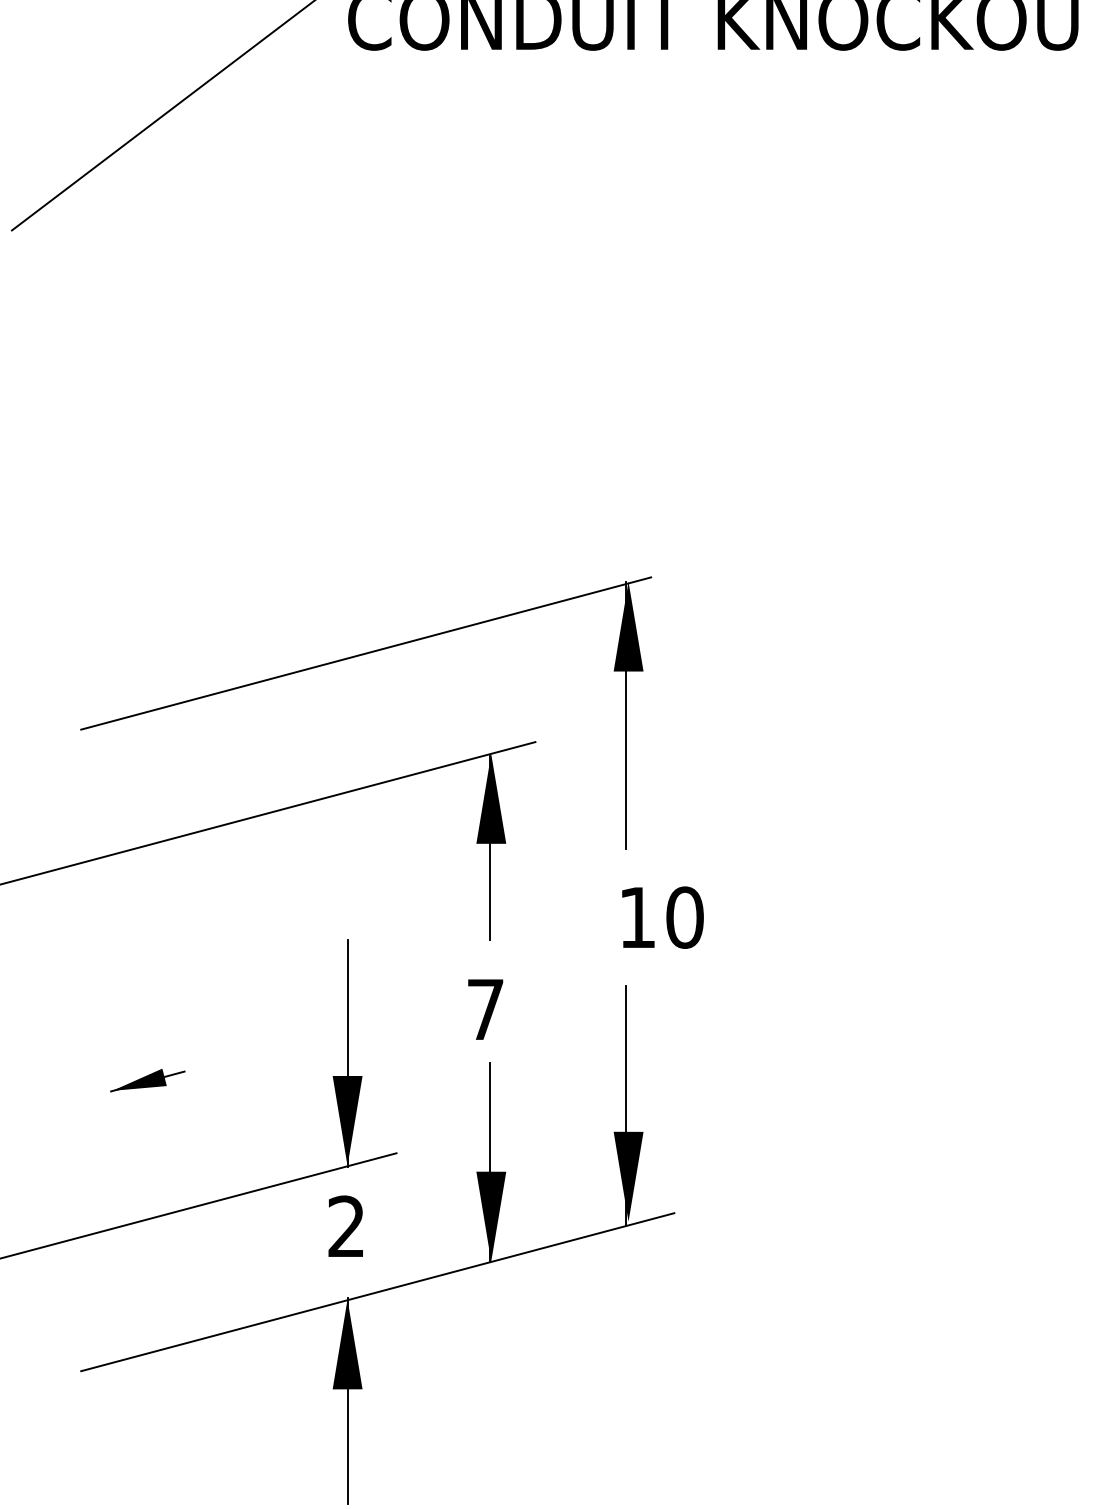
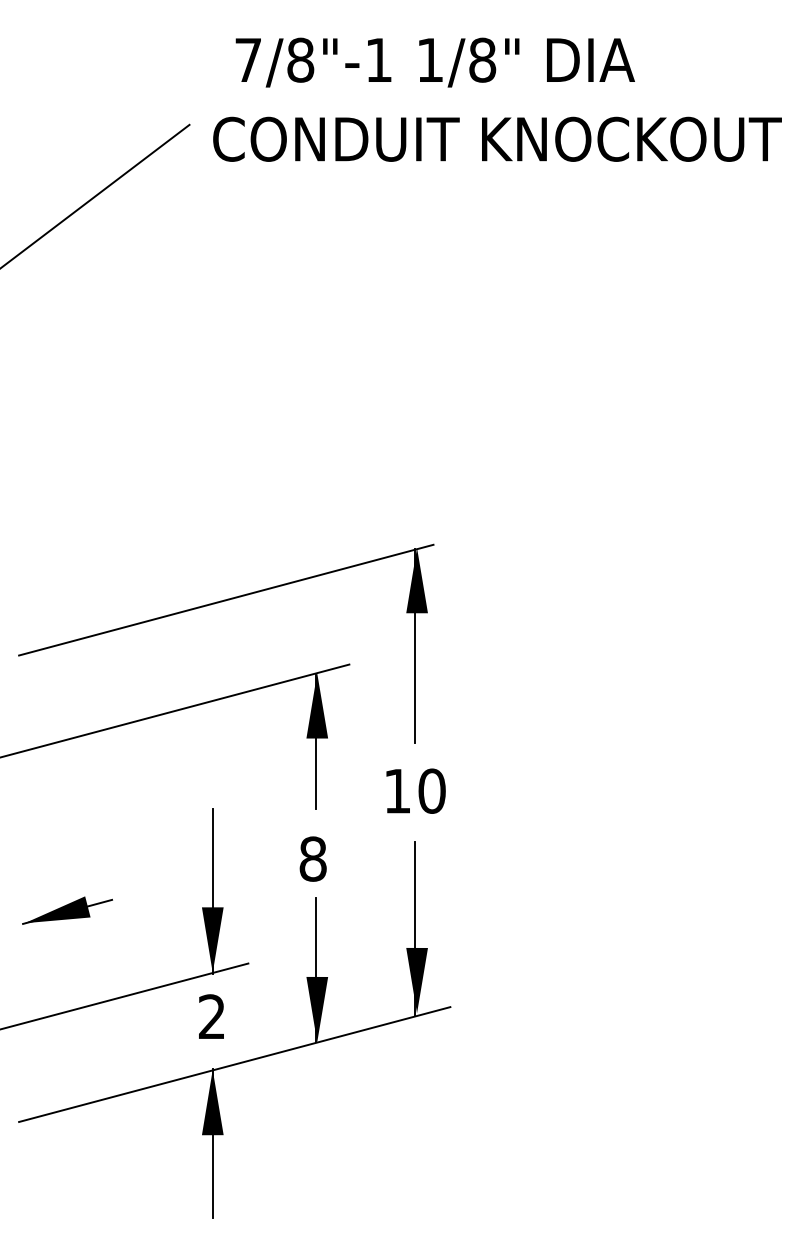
text: (662, 916) -> (415, 790), moved
text: (484, 1008) -> (312, 858), 7 -> 8
part: (147, 1080) -> (67, 910), size x1.67

